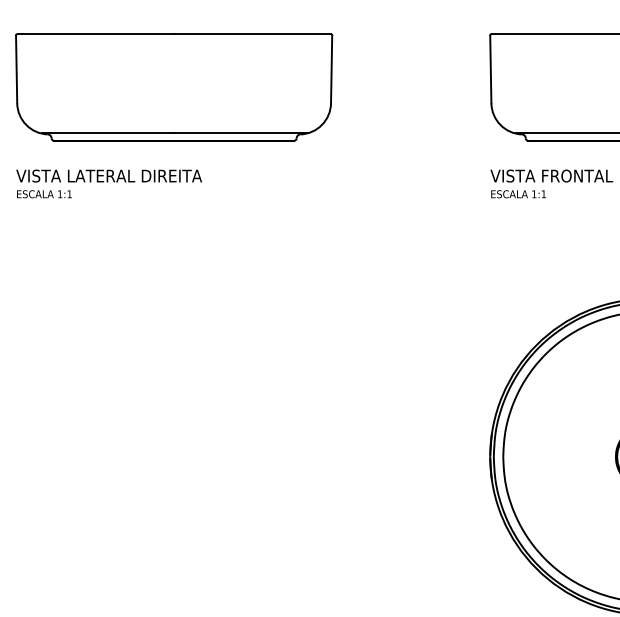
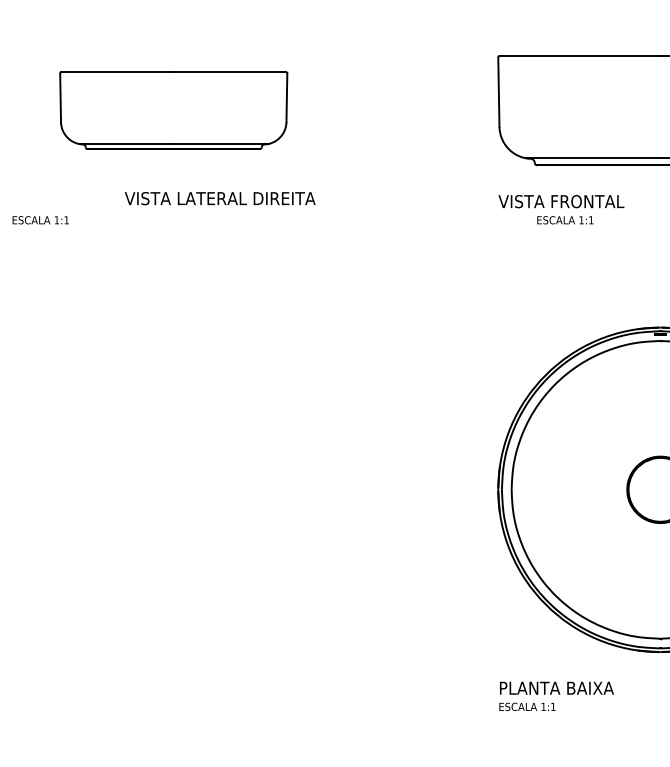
part: (173, 87) -> (173, 110), size x0.7
text: (109, 175) -> (220, 198), moved
text: (518, 194) -> (565, 220), moved

